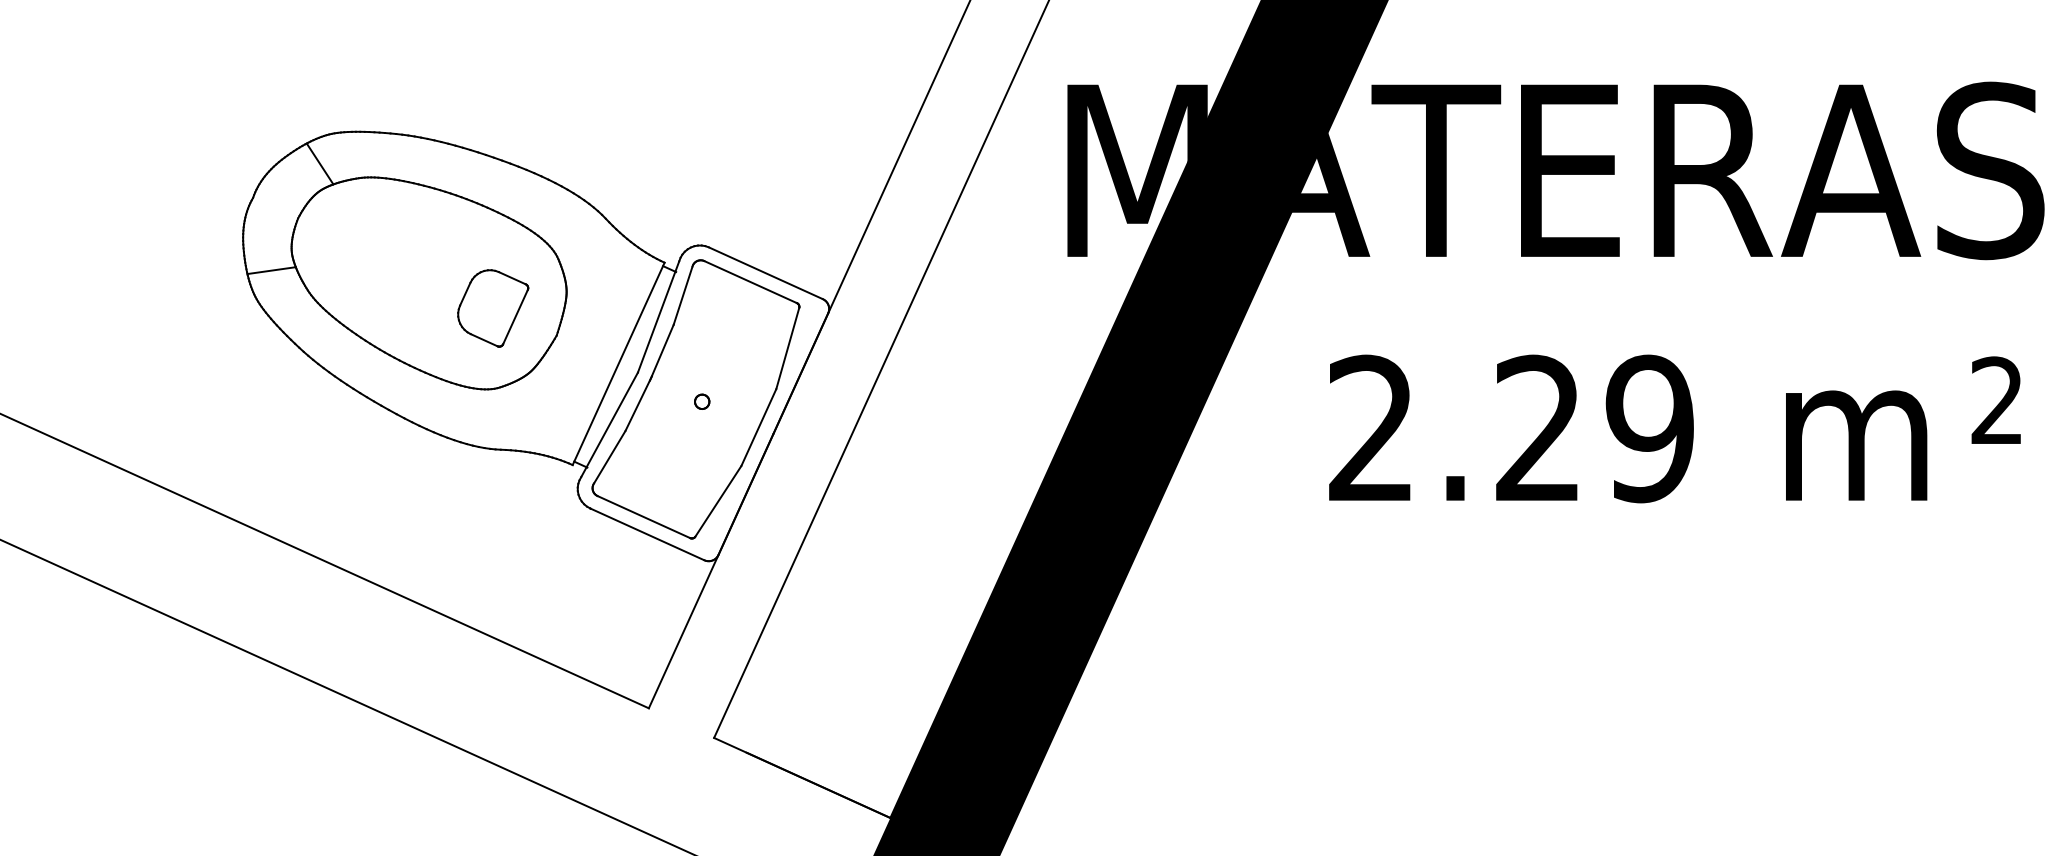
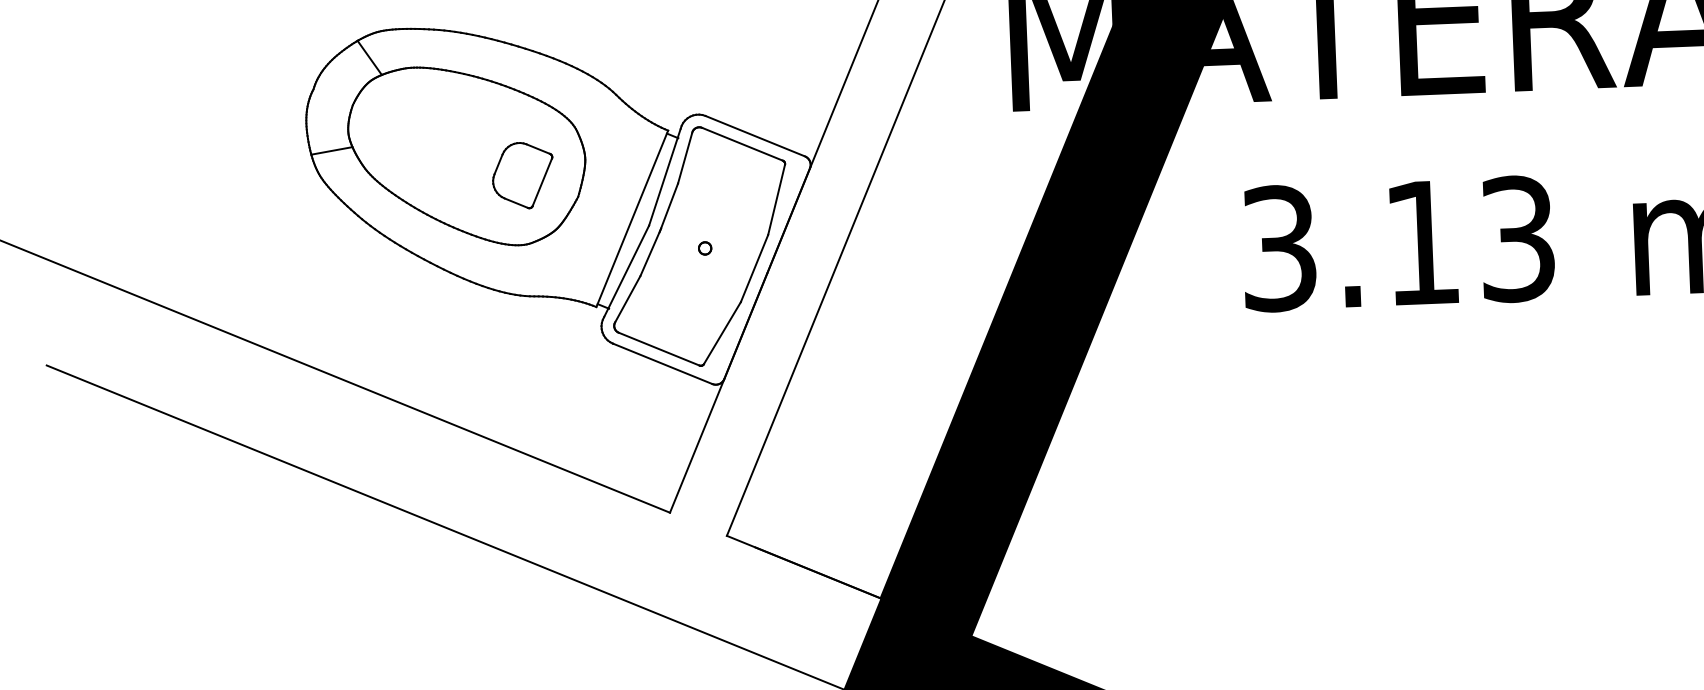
text: (1511, 428) -> (1399, 243), 2.29 -> 3.13

